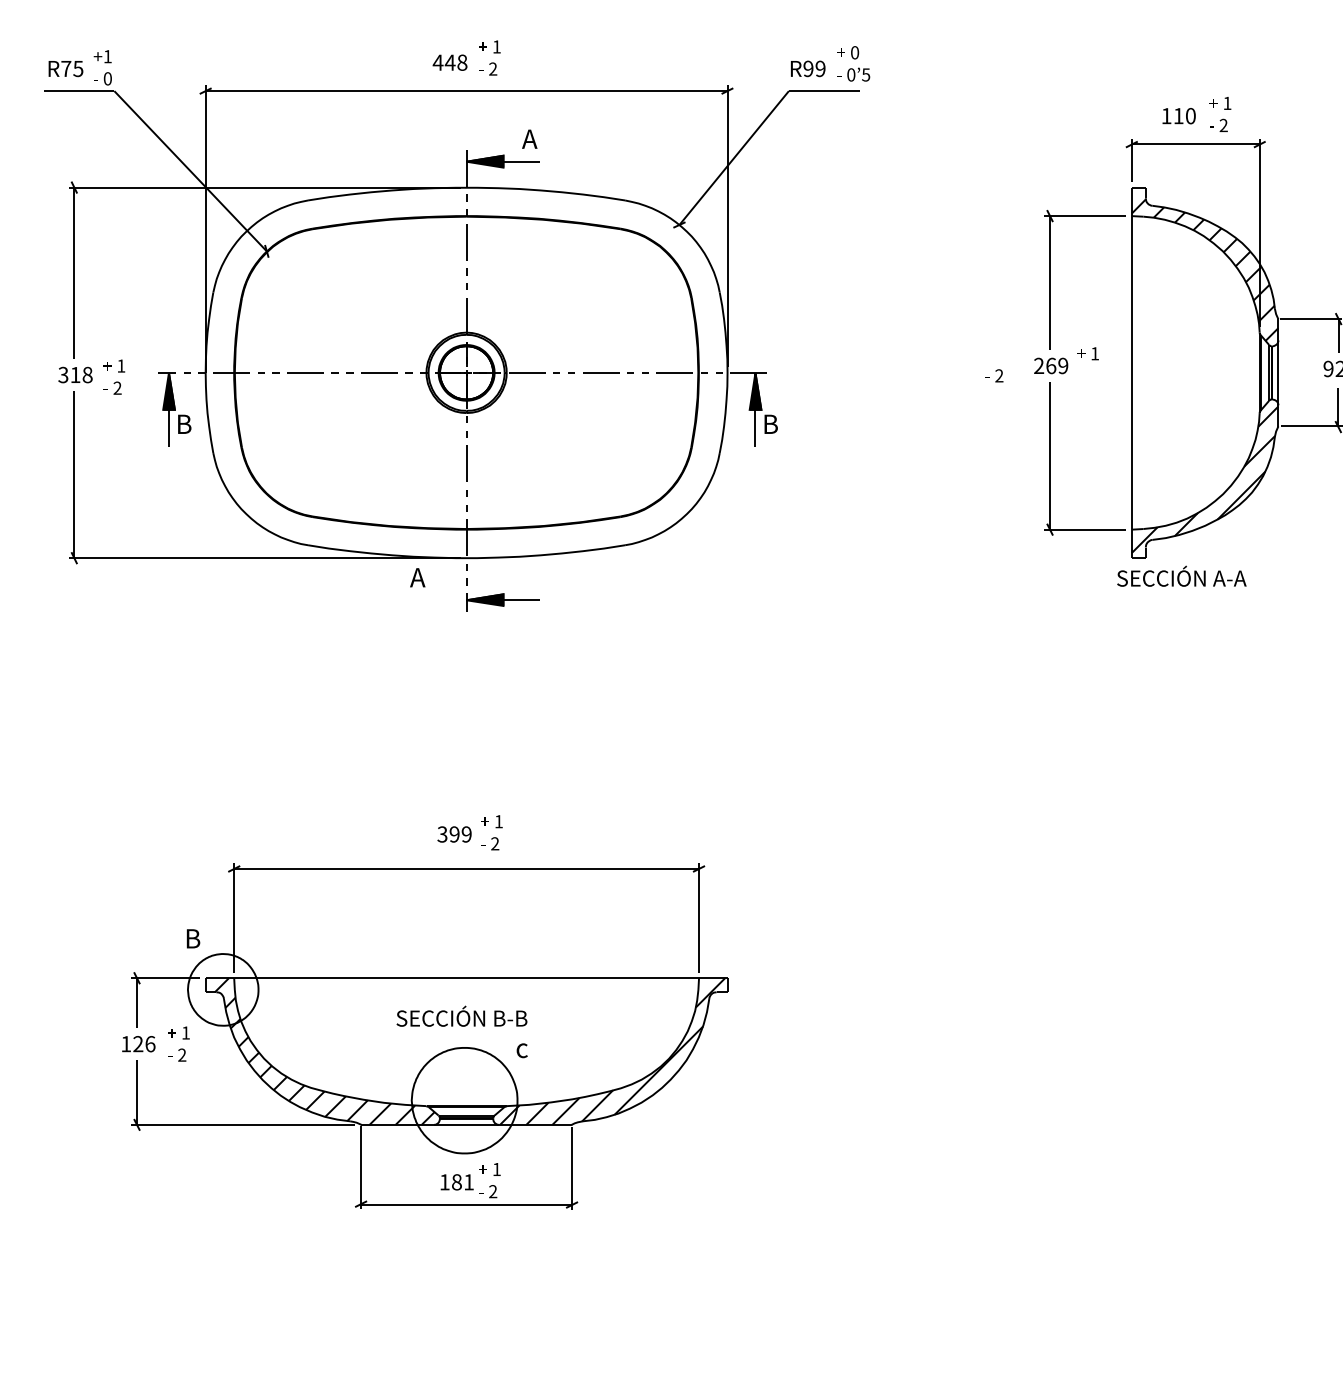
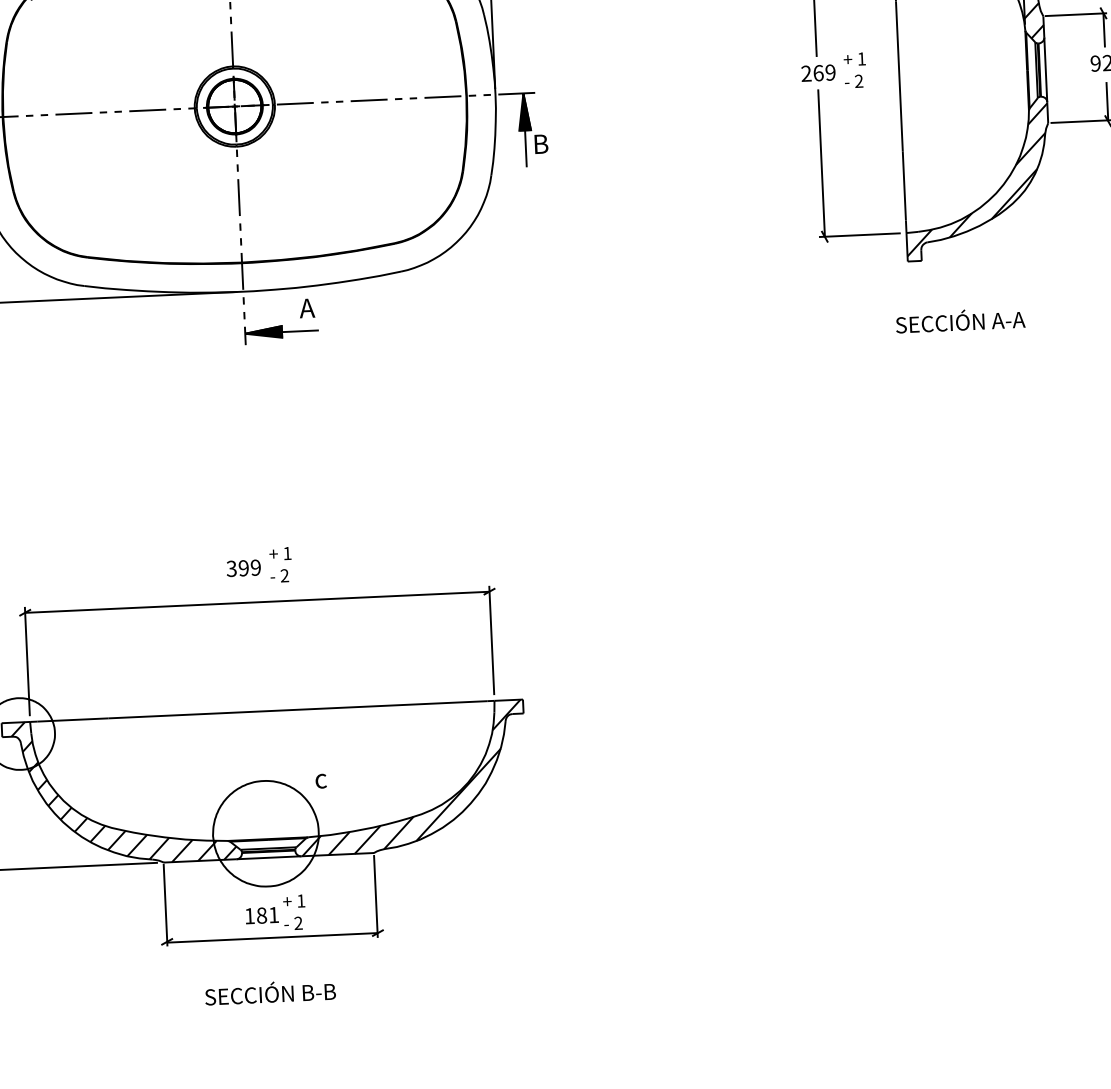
text: (994, 375) -> (854, 81), moved
text: (1181, 575) -> (960, 319), moved
text: (417, 577) -> (306, 308), moved
text: (461, 1015) -> (269, 991), moved

